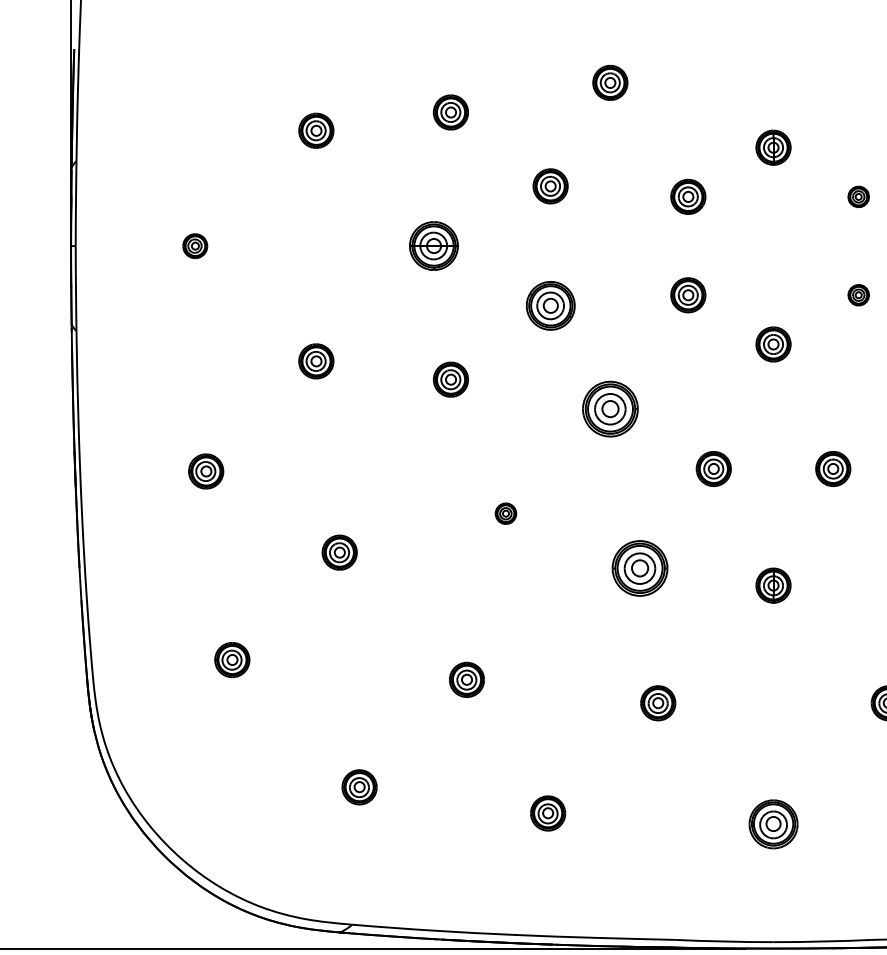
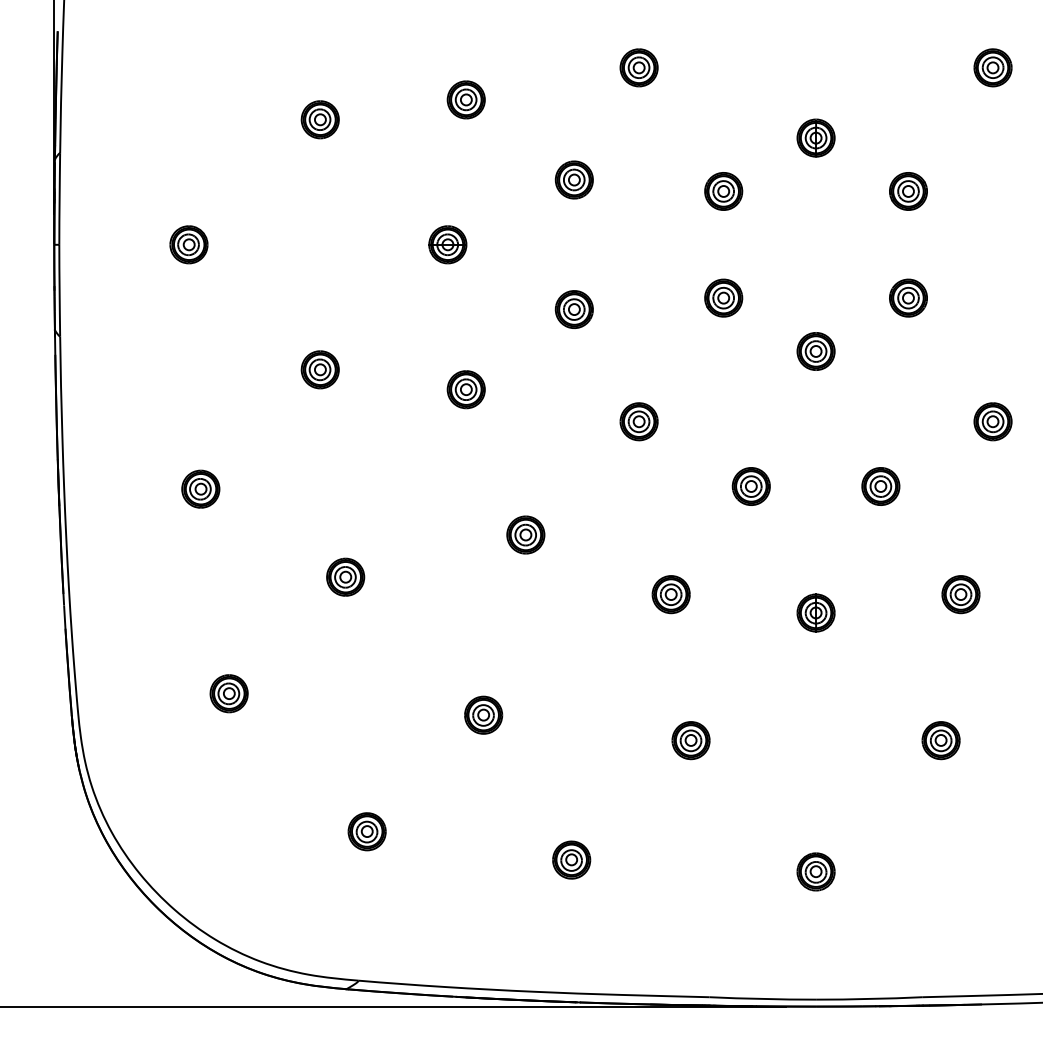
part: (858, 196) -> (908, 191), size x1.67
part: (194, 245) -> (188, 244), size x1.43
part: (433, 245) -> (447, 244), size x0.71
part: (858, 294) -> (908, 297), size x1.67
part: (549, 305) -> (573, 309), size x0.71
part: (609, 409) -> (638, 421), size x0.62
part: (505, 513) -> (525, 534), size x1.67
part: (639, 568) -> (670, 594), size x0.62
part: (772, 823) -> (815, 871), size x0.71

